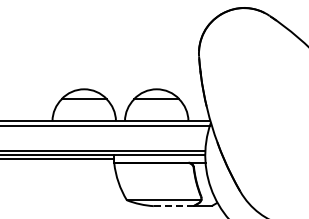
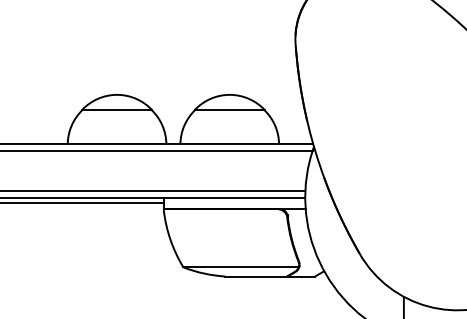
line: (173, 206) -> (255, 277), dashed -> solid

